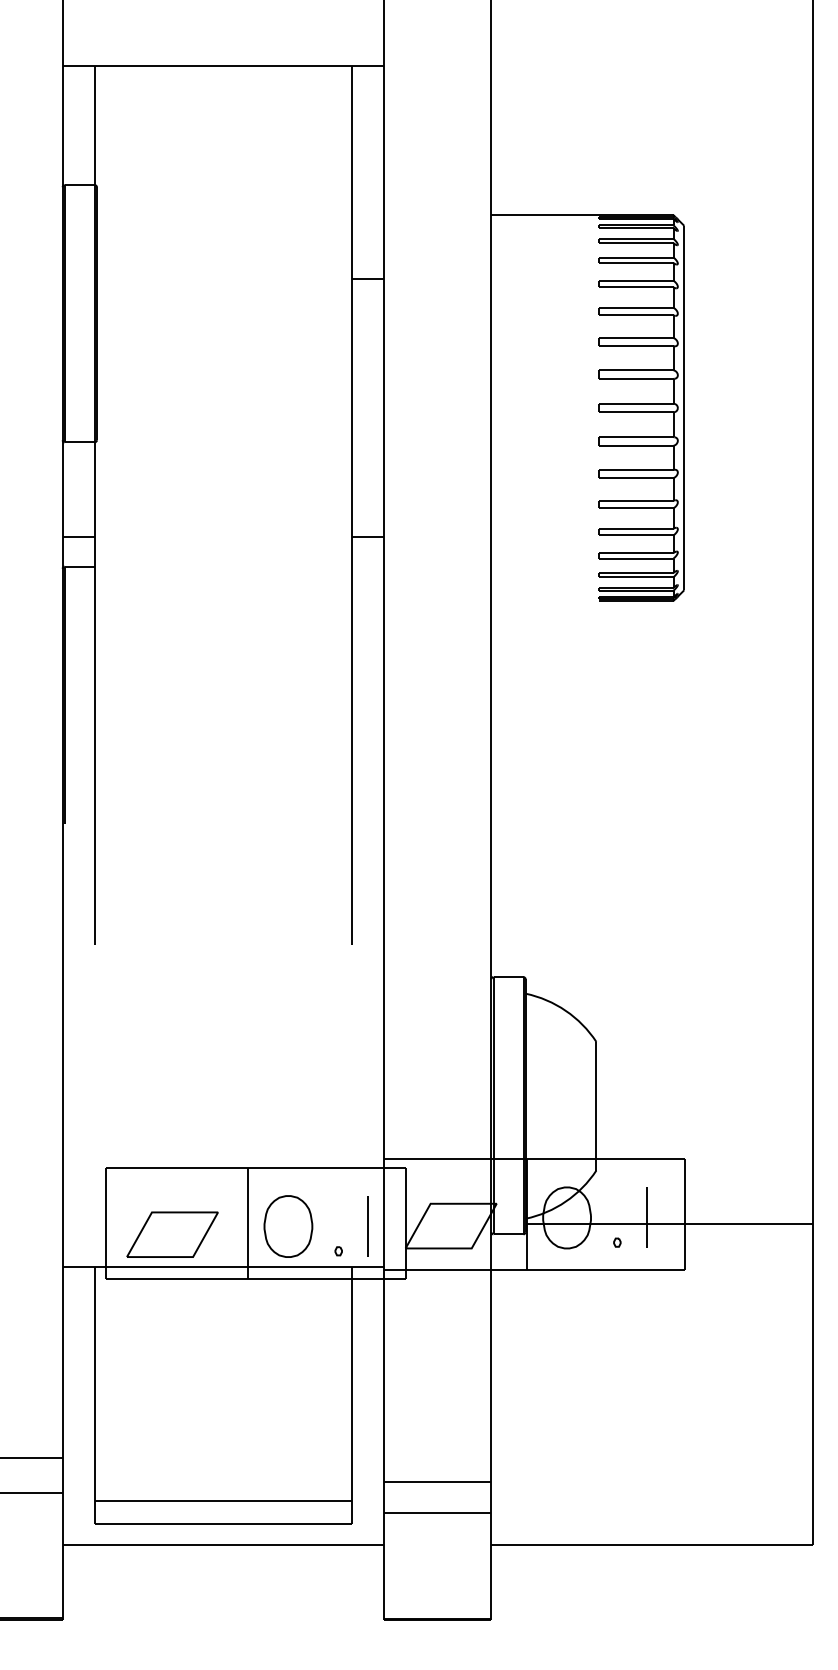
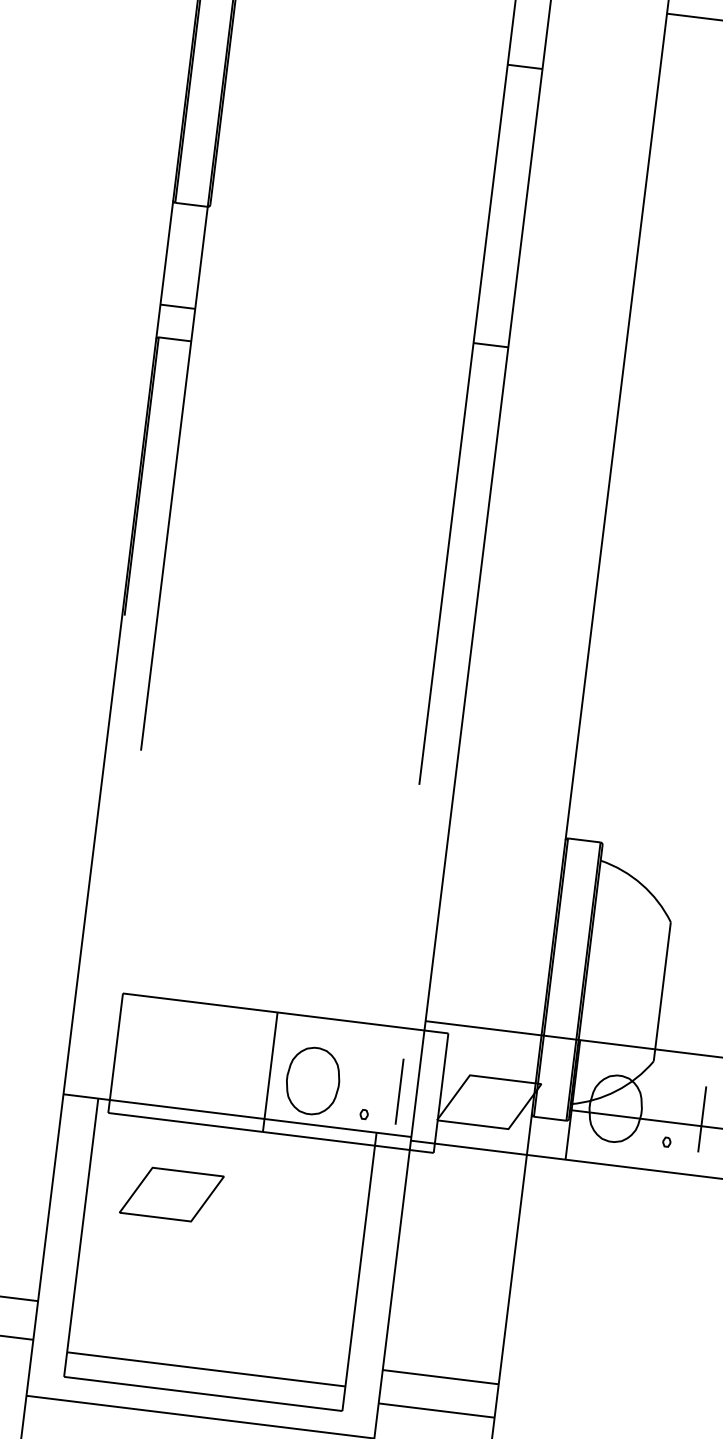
part: (172, 1234) -> (171, 1194), moved

